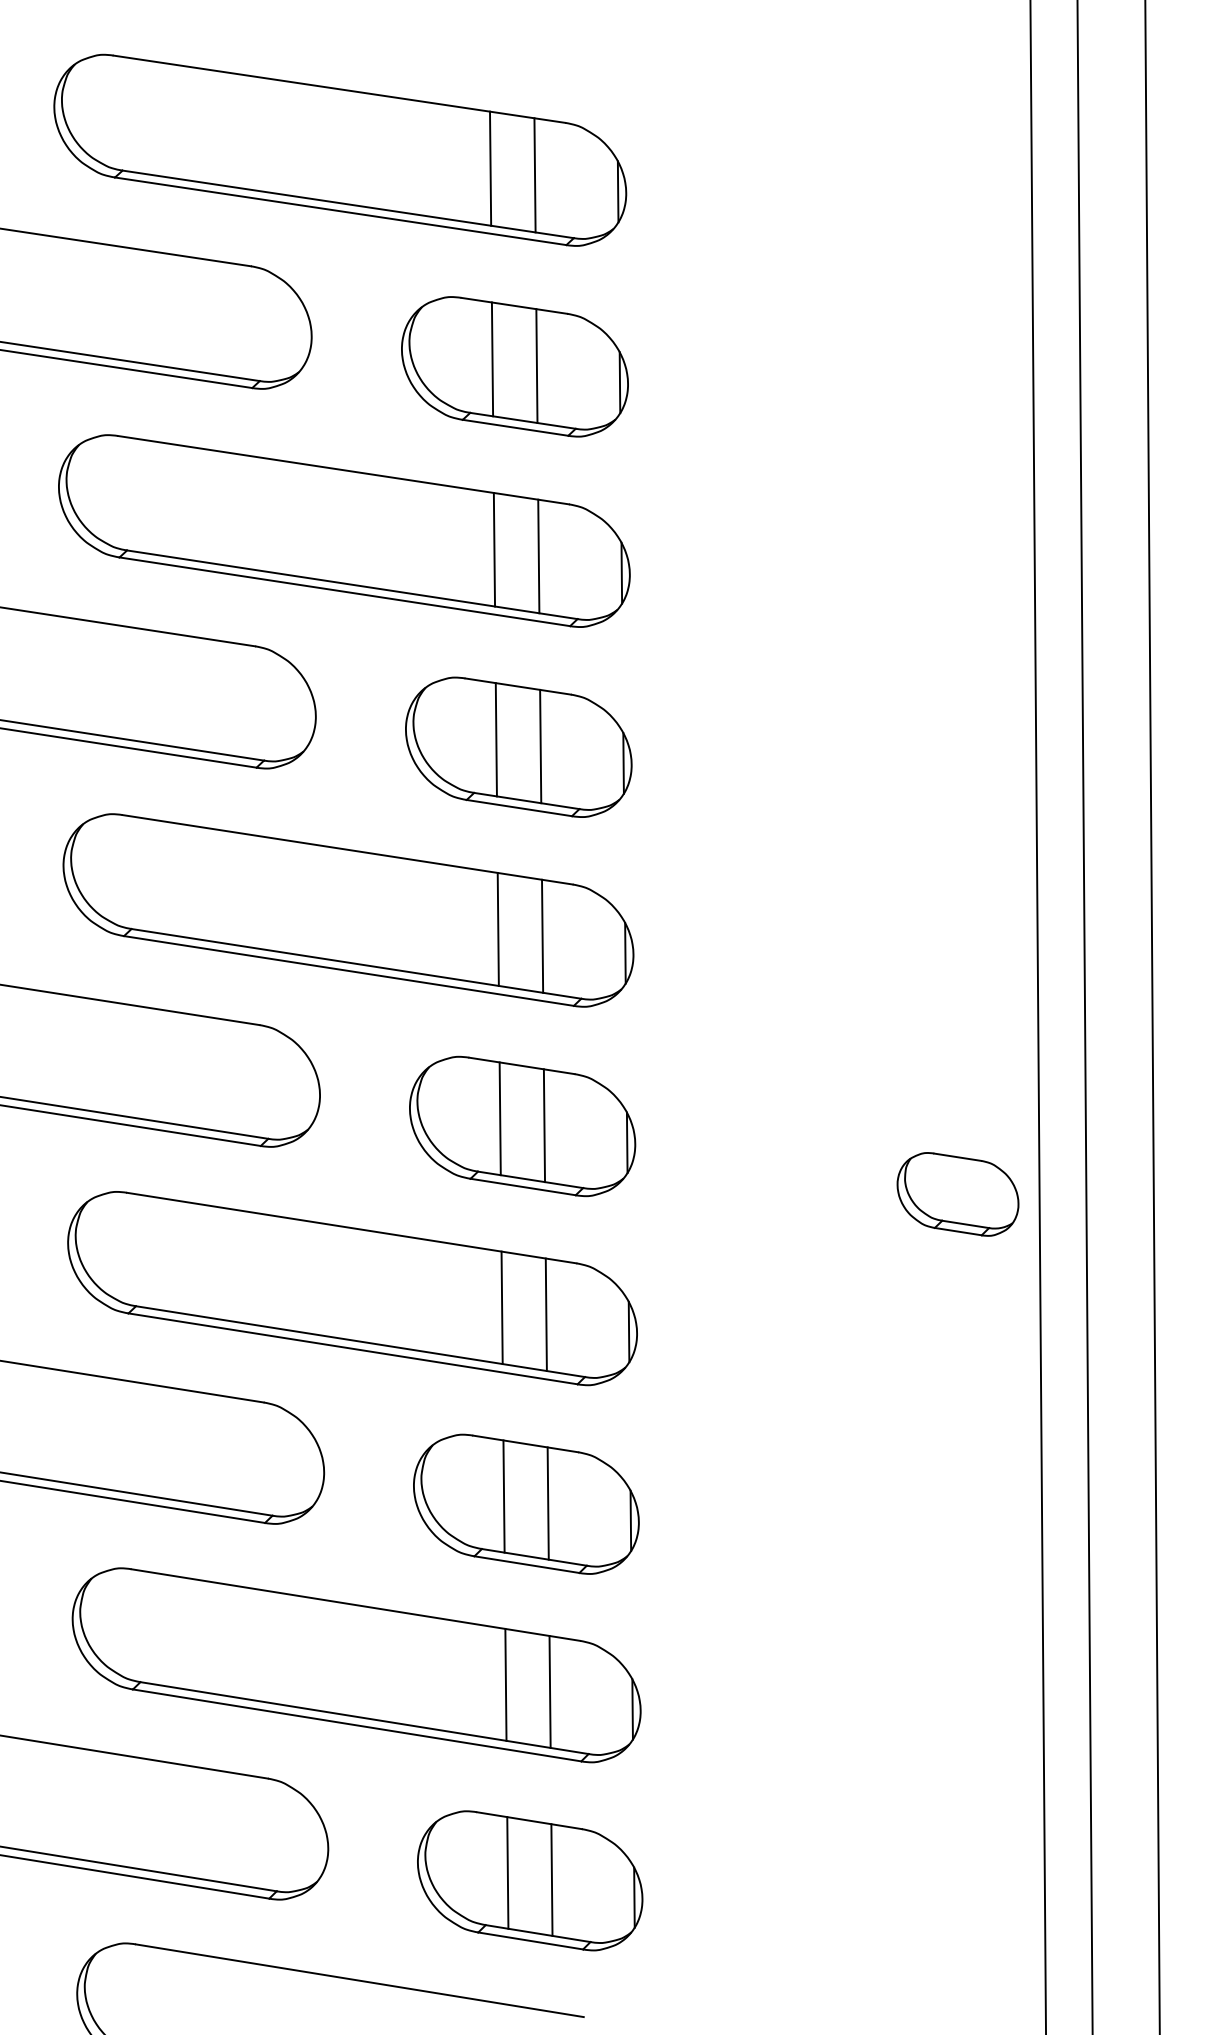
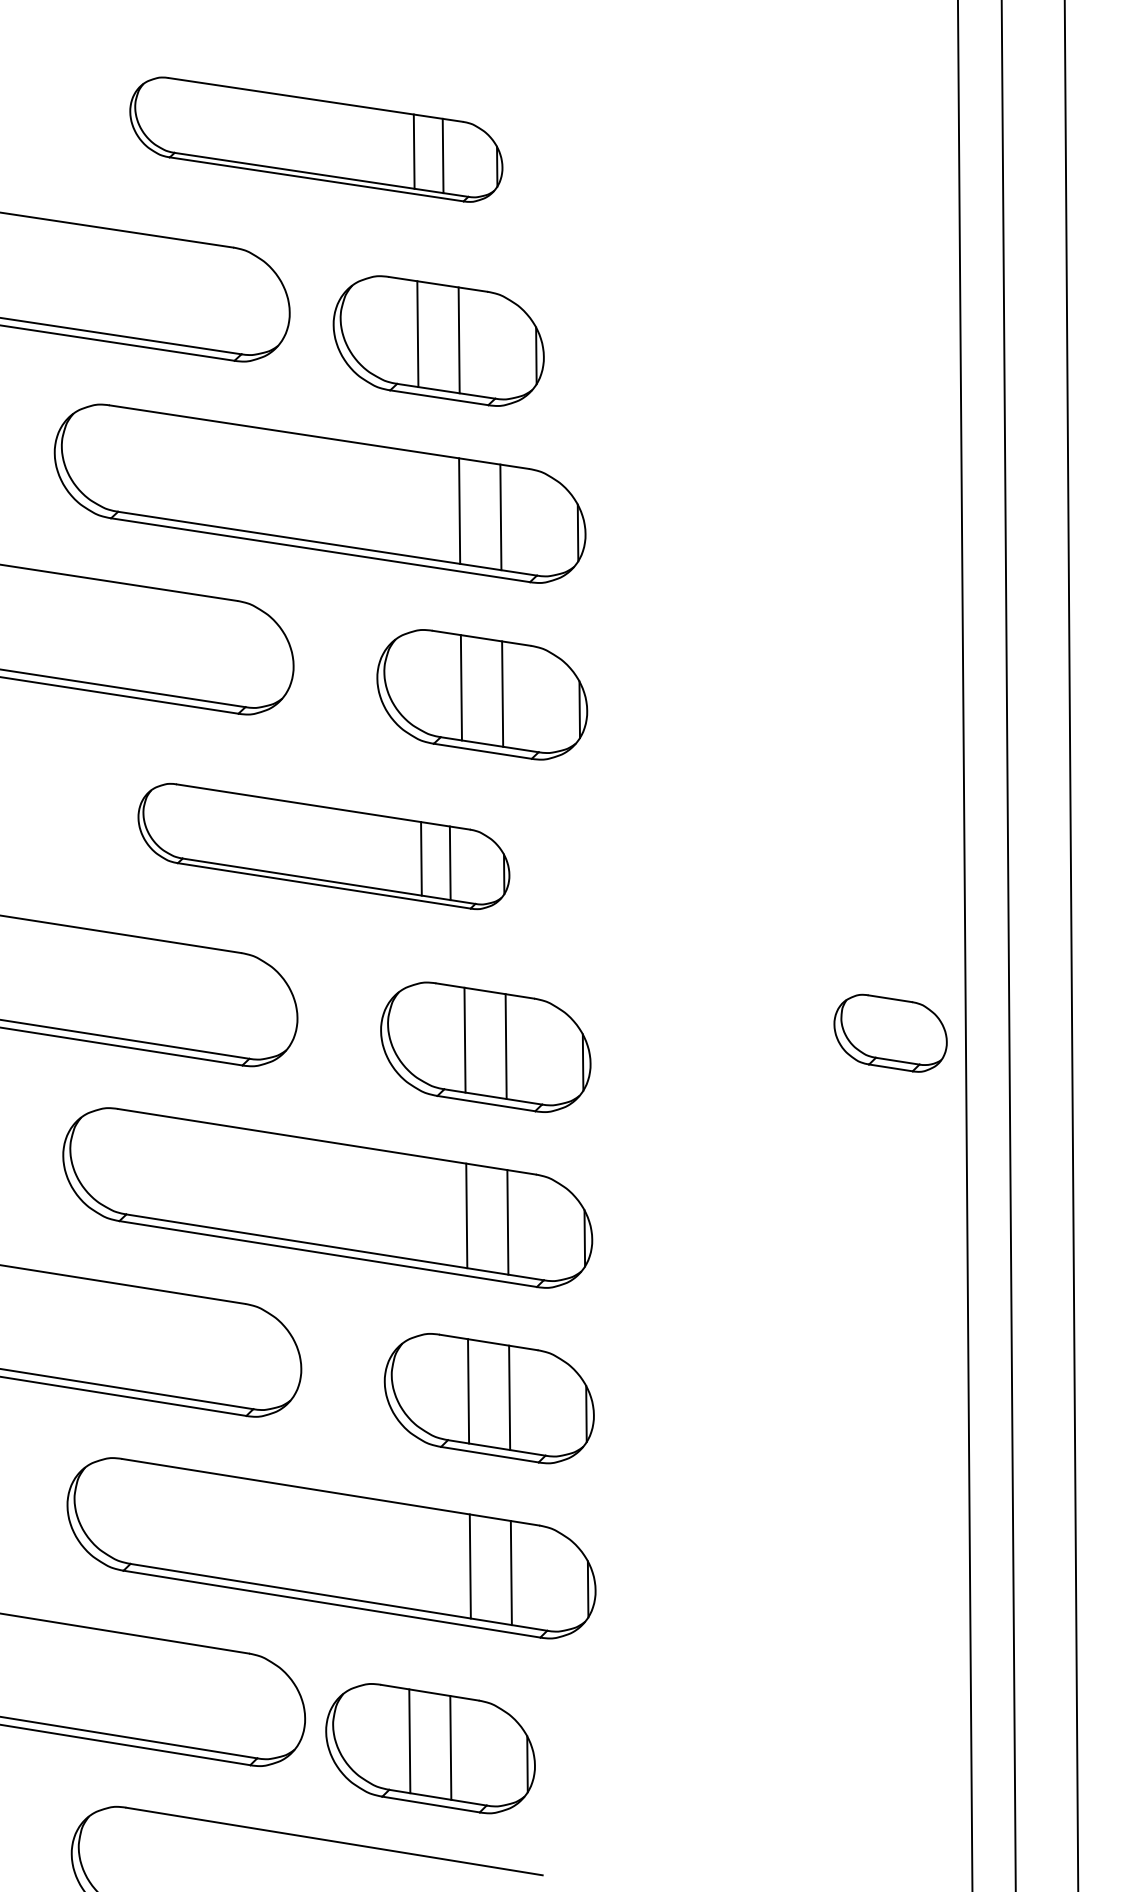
part: (340, 149) -> (316, 139), size x0.7
part: (514, 366) -> (438, 340), moved
part: (348, 910) -> (323, 846), size x0.7
part: (957, 1194) -> (890, 1033), moved
part: (530, 1880) -> (430, 1748), moved

